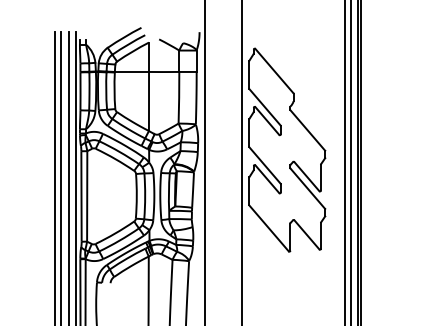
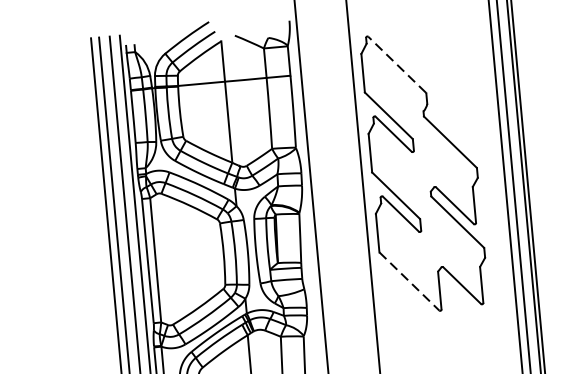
line: (274, 70) -> (397, 63), solid -> dashed
line: (269, 228) -> (410, 281), solid -> dashed

